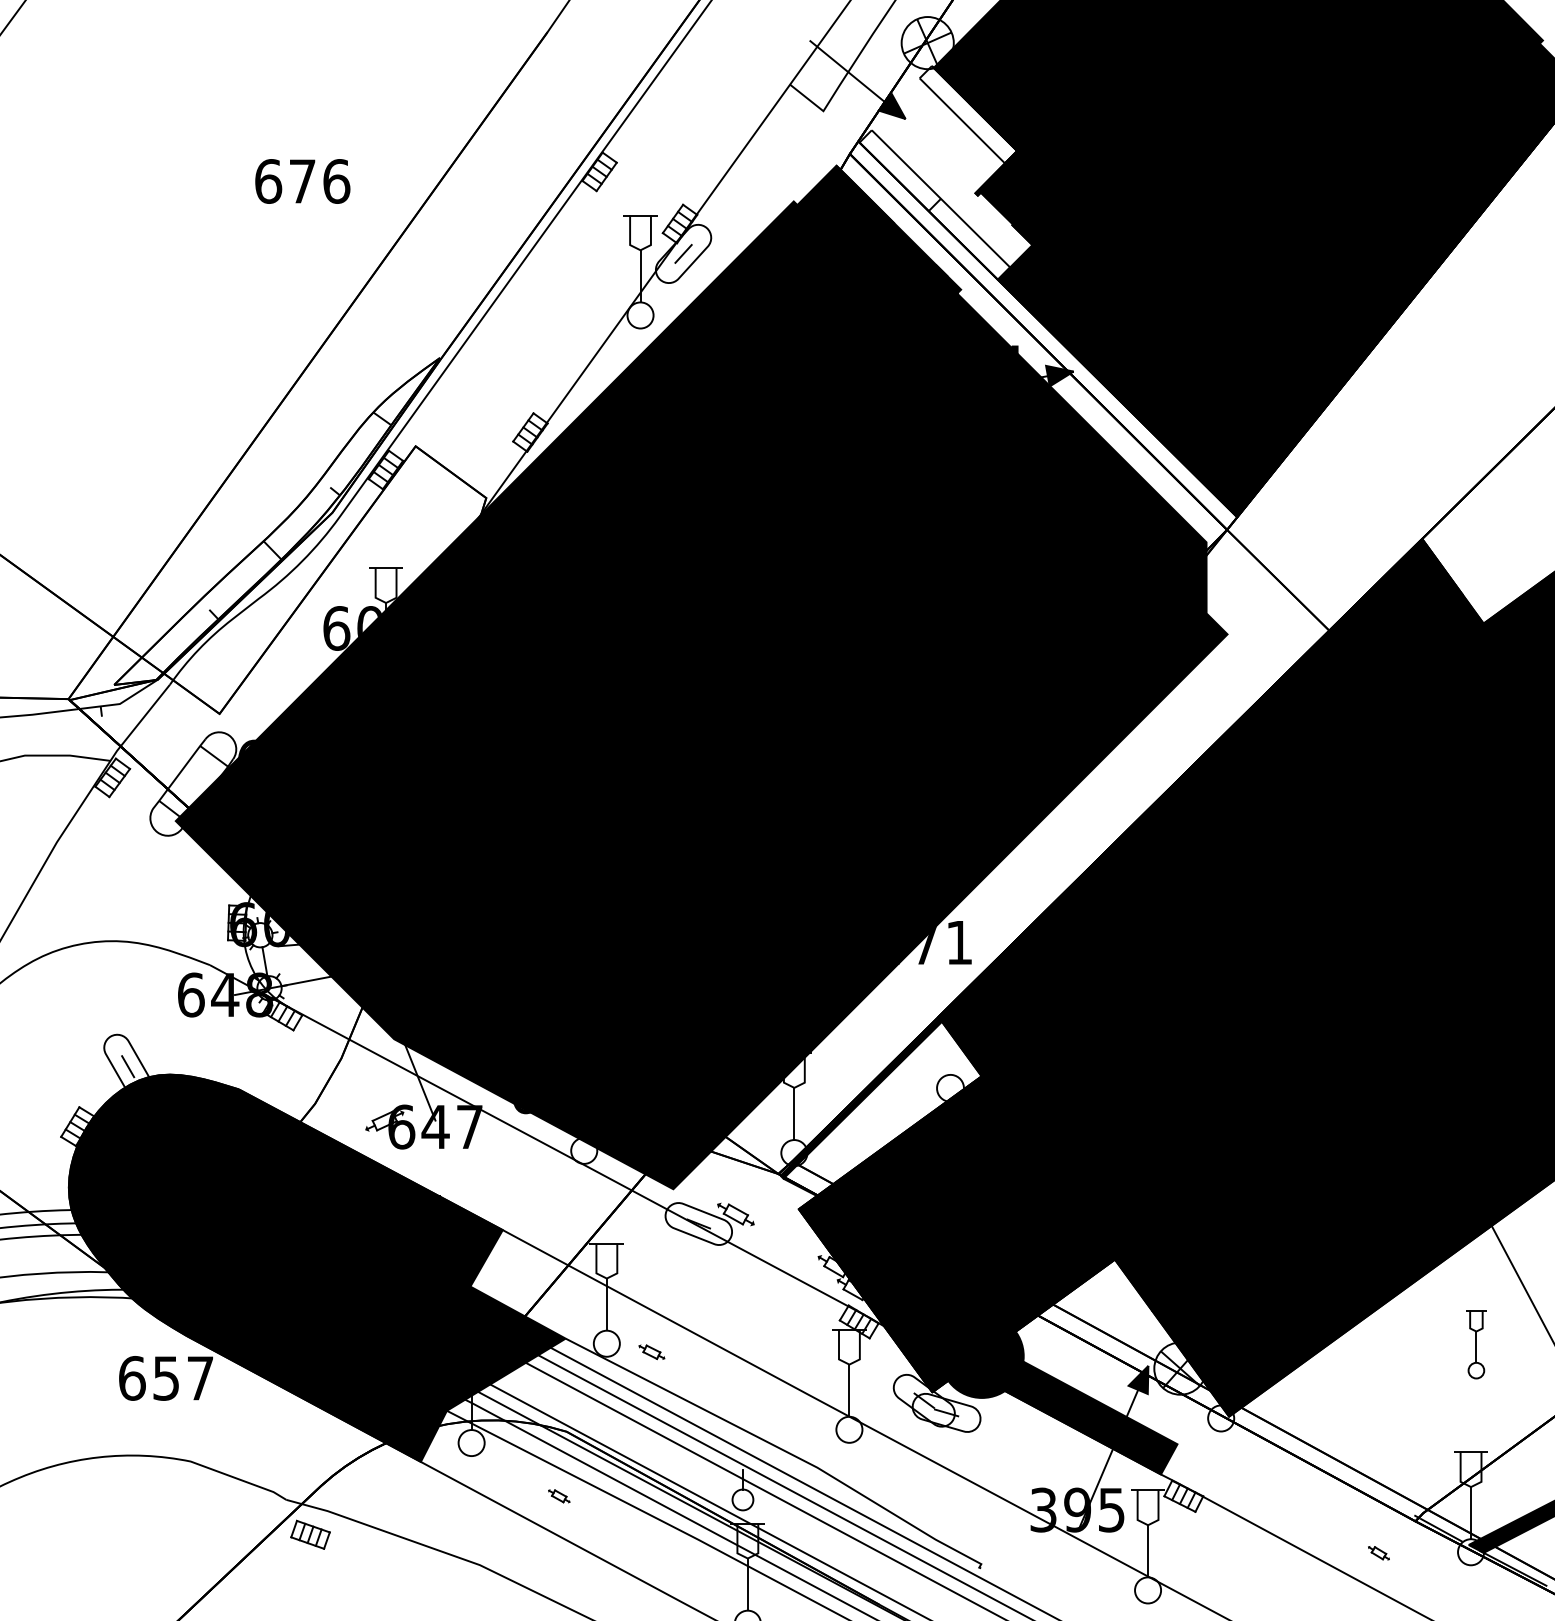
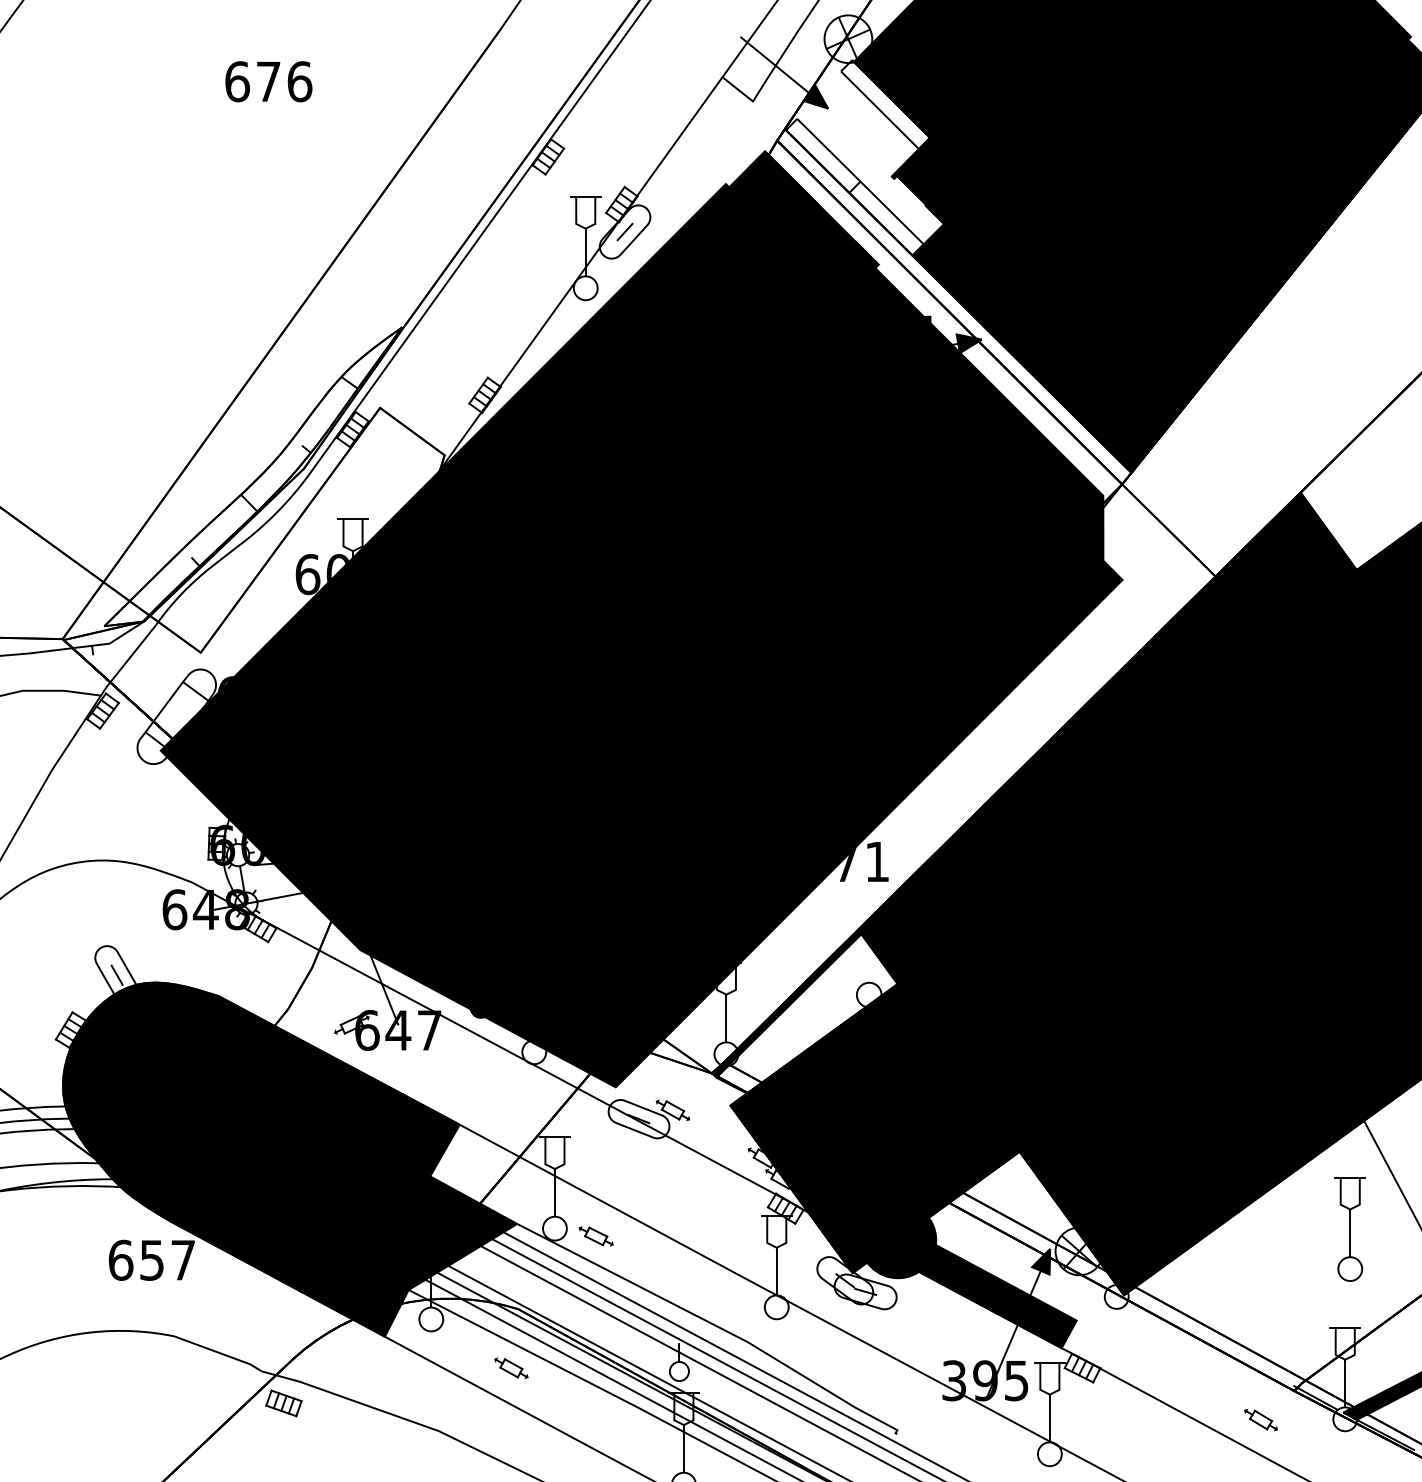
text: (302, 181) -> (268, 81), moved
part: (1475, 1344) -> (1349, 1229), size x1.67
part: (651, 1352) -> (595, 1236), size x1.43
part: (559, 1495) -> (511, 1367), size x1.67
part: (1378, 1553) -> (1260, 1420), size x1.67

